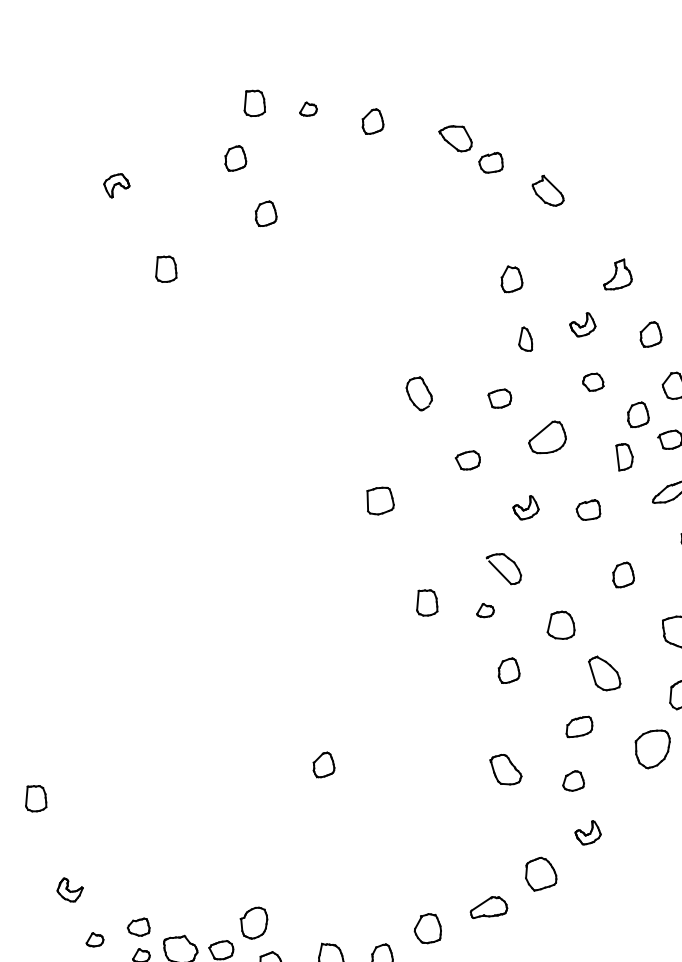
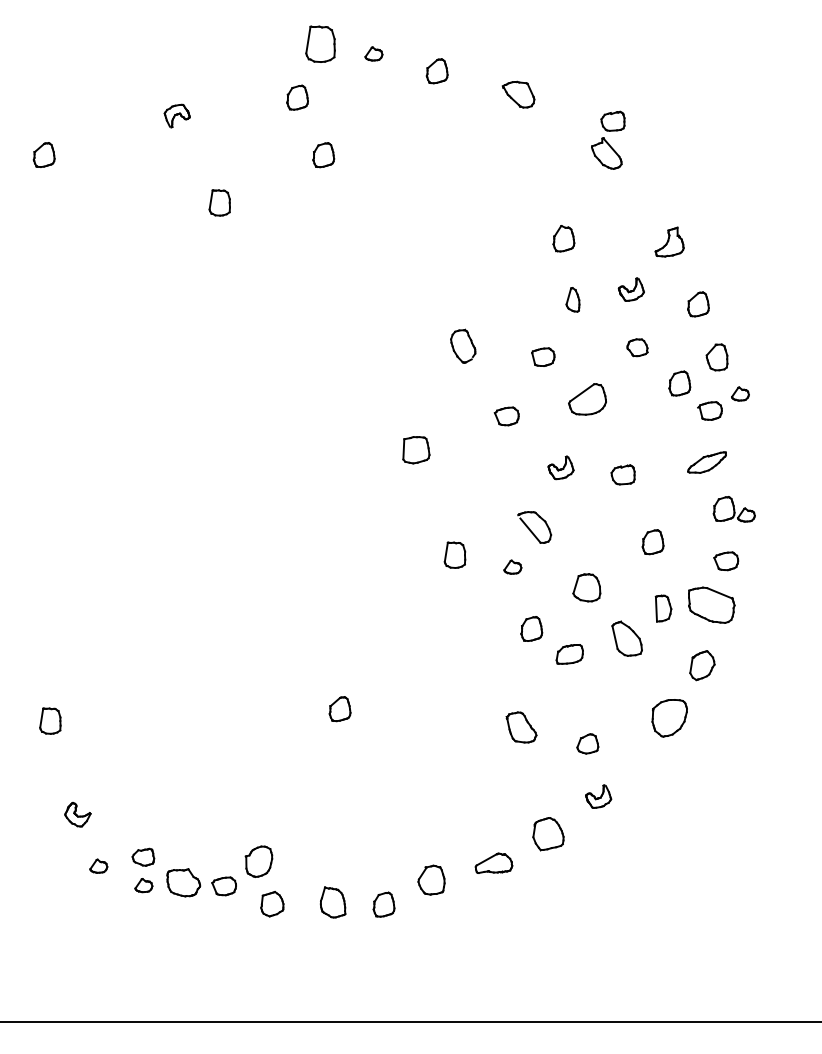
part: (254, 102) -> (320, 43), size x1.4
part: (490, 162) -> (612, 120), moved
part: (624, 456) -> (663, 608), moved
part: (579, 727) -> (569, 654), moved

